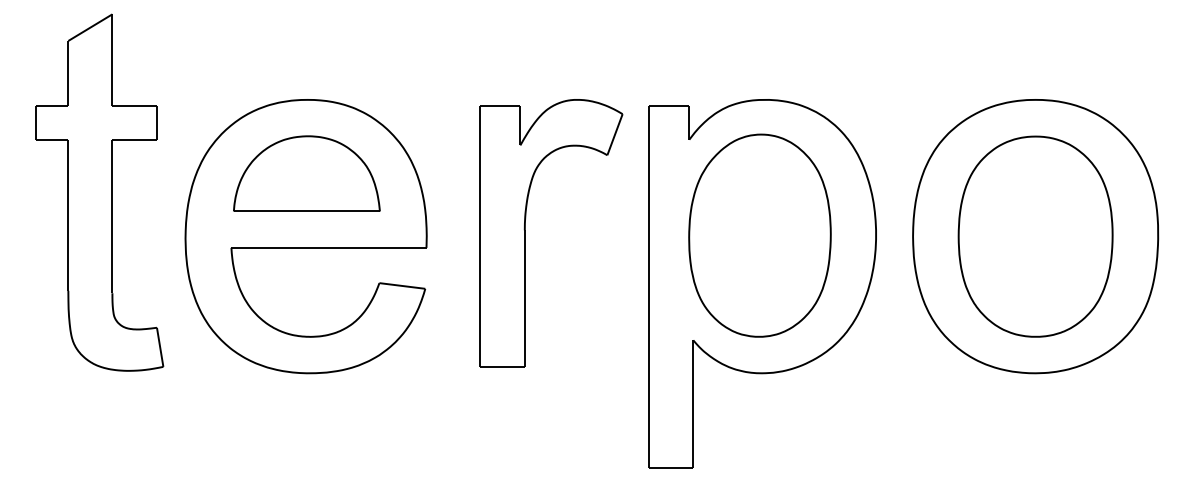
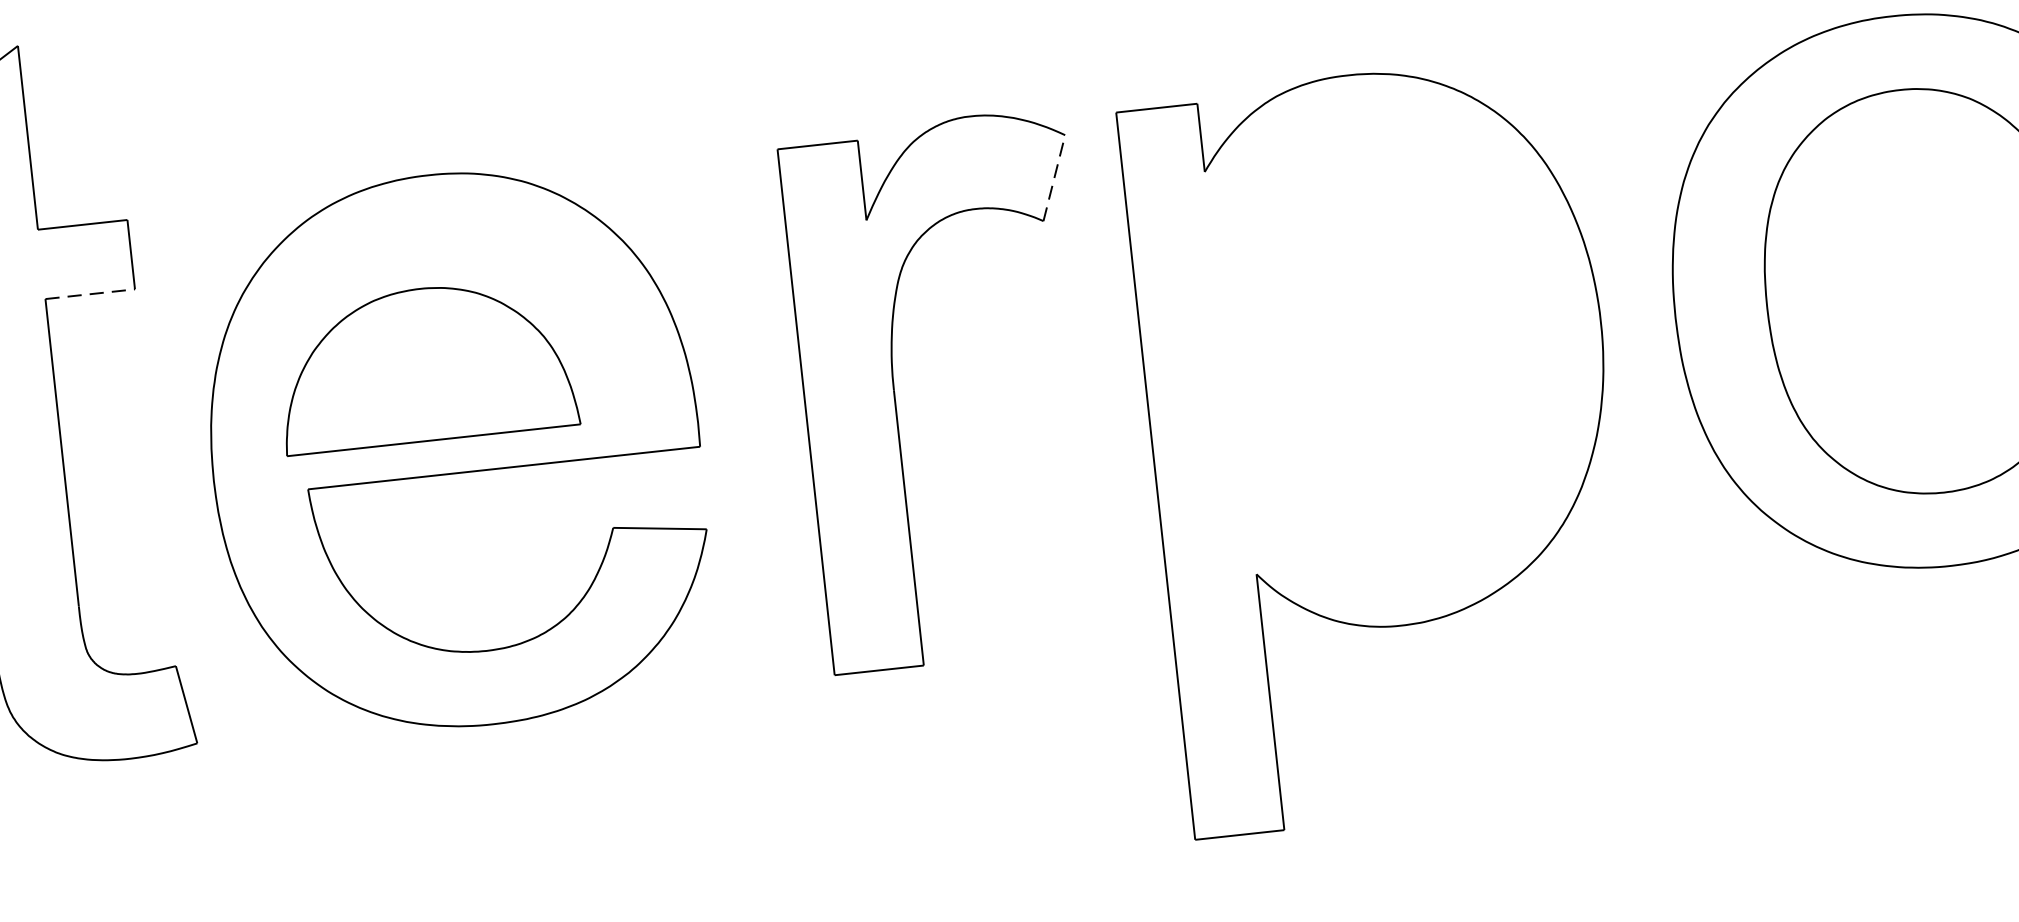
line: (615, 134) -> (1055, 177), solid -> dashed
line: (135, 140) -> (91, 294), solid -> dashed
part: (306, 173) -> (424, 364), moved
part: (759, 235) -> (1366, 349), removed

